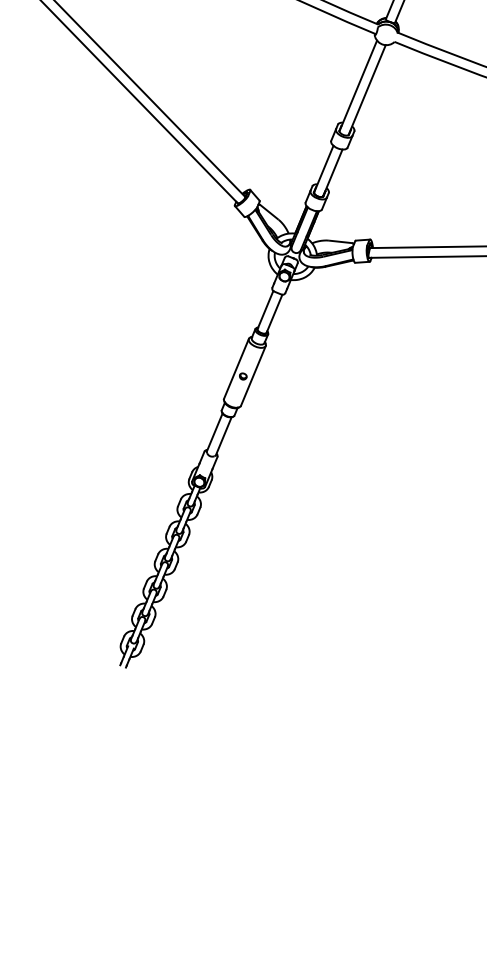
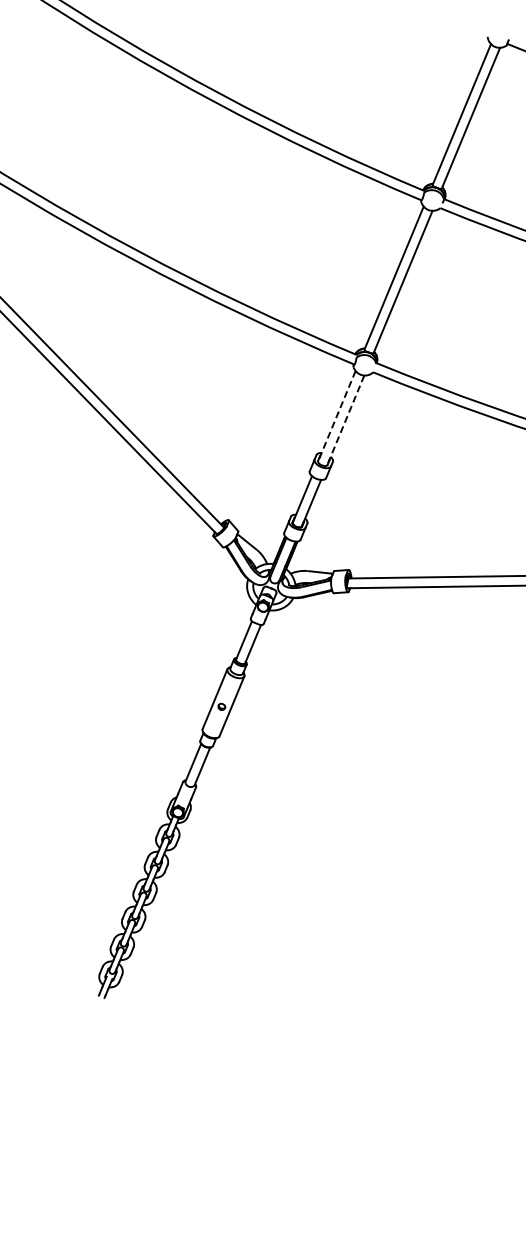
line: (357, 86) -> (336, 416), solid -> dashed
line: (366, 90) -> (345, 420), solid -> dashed

